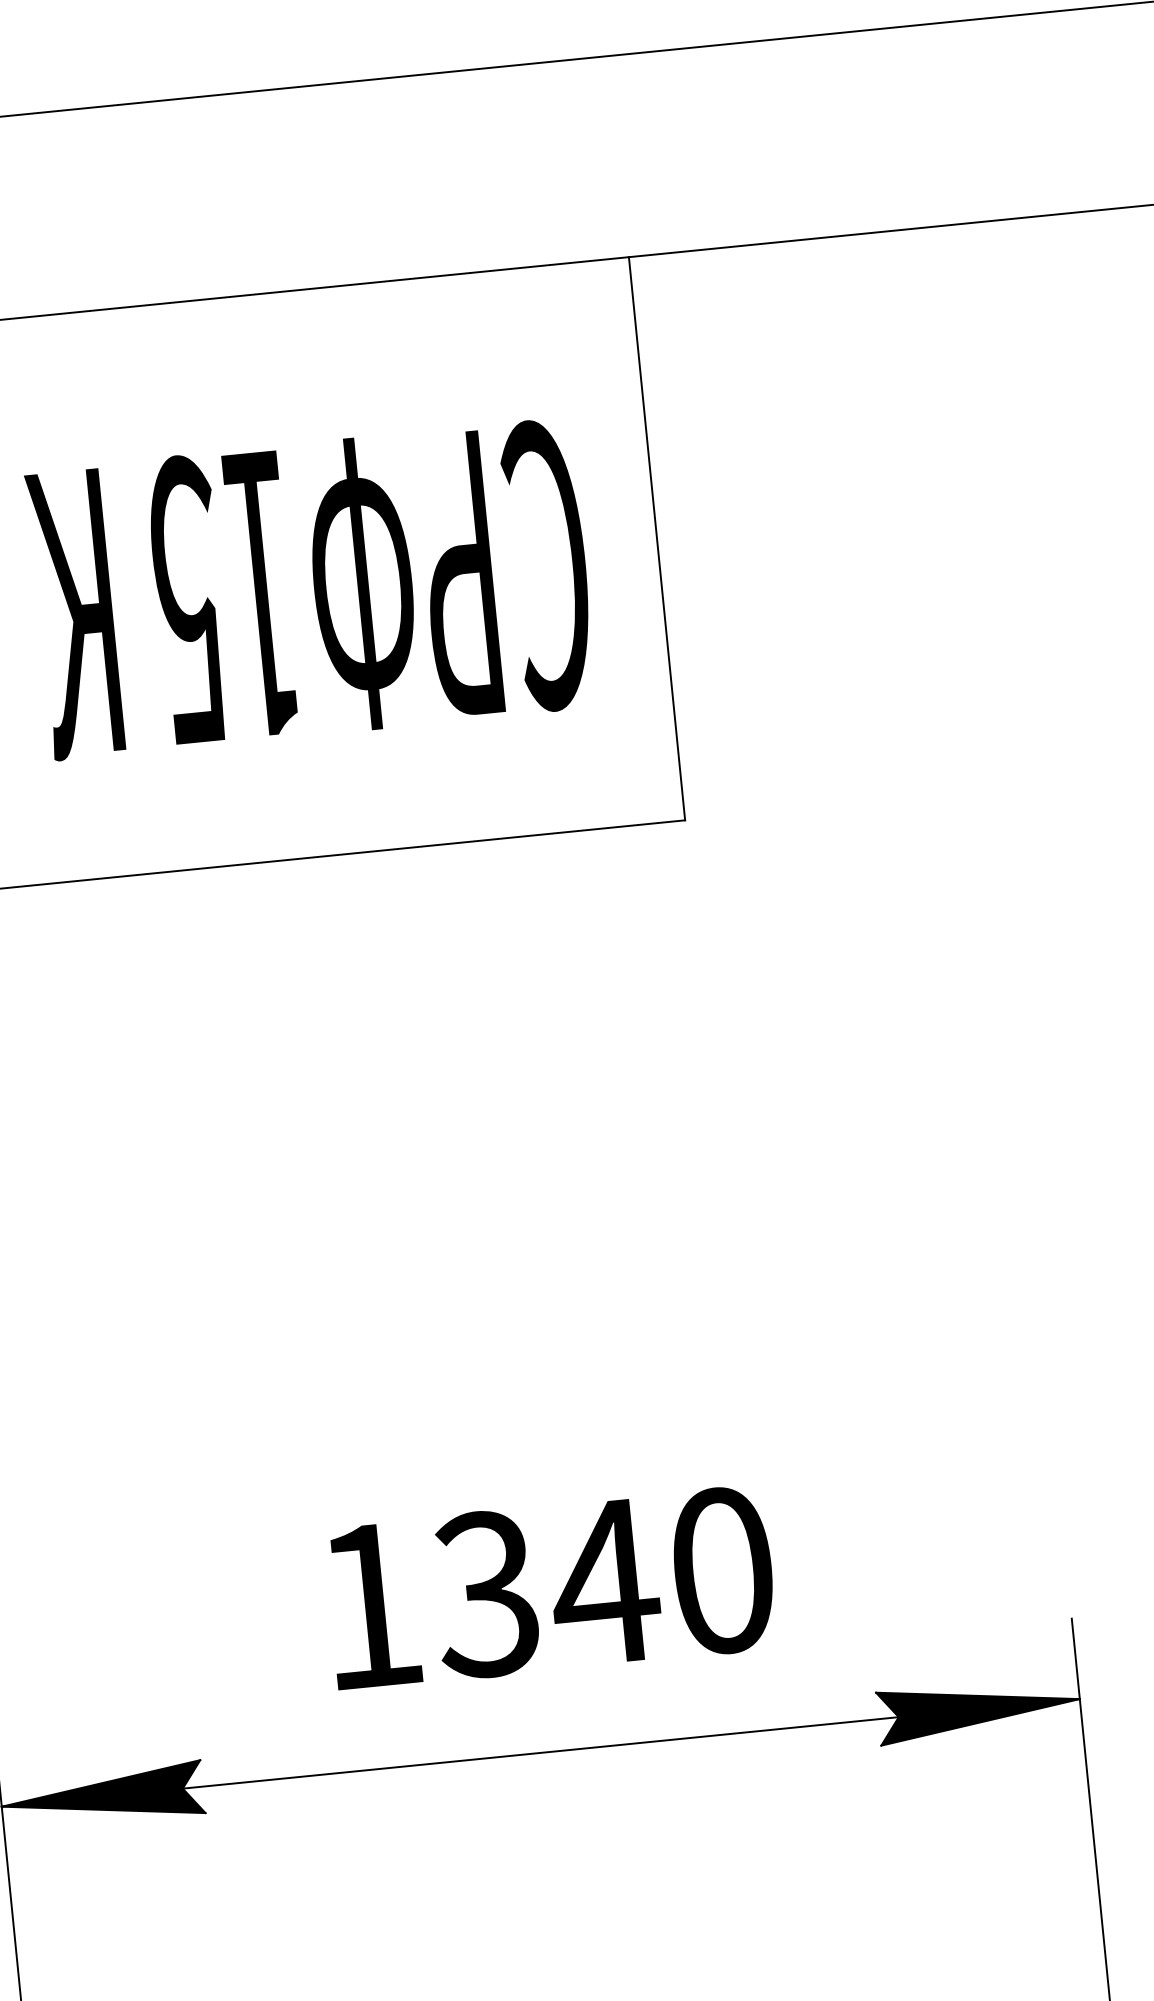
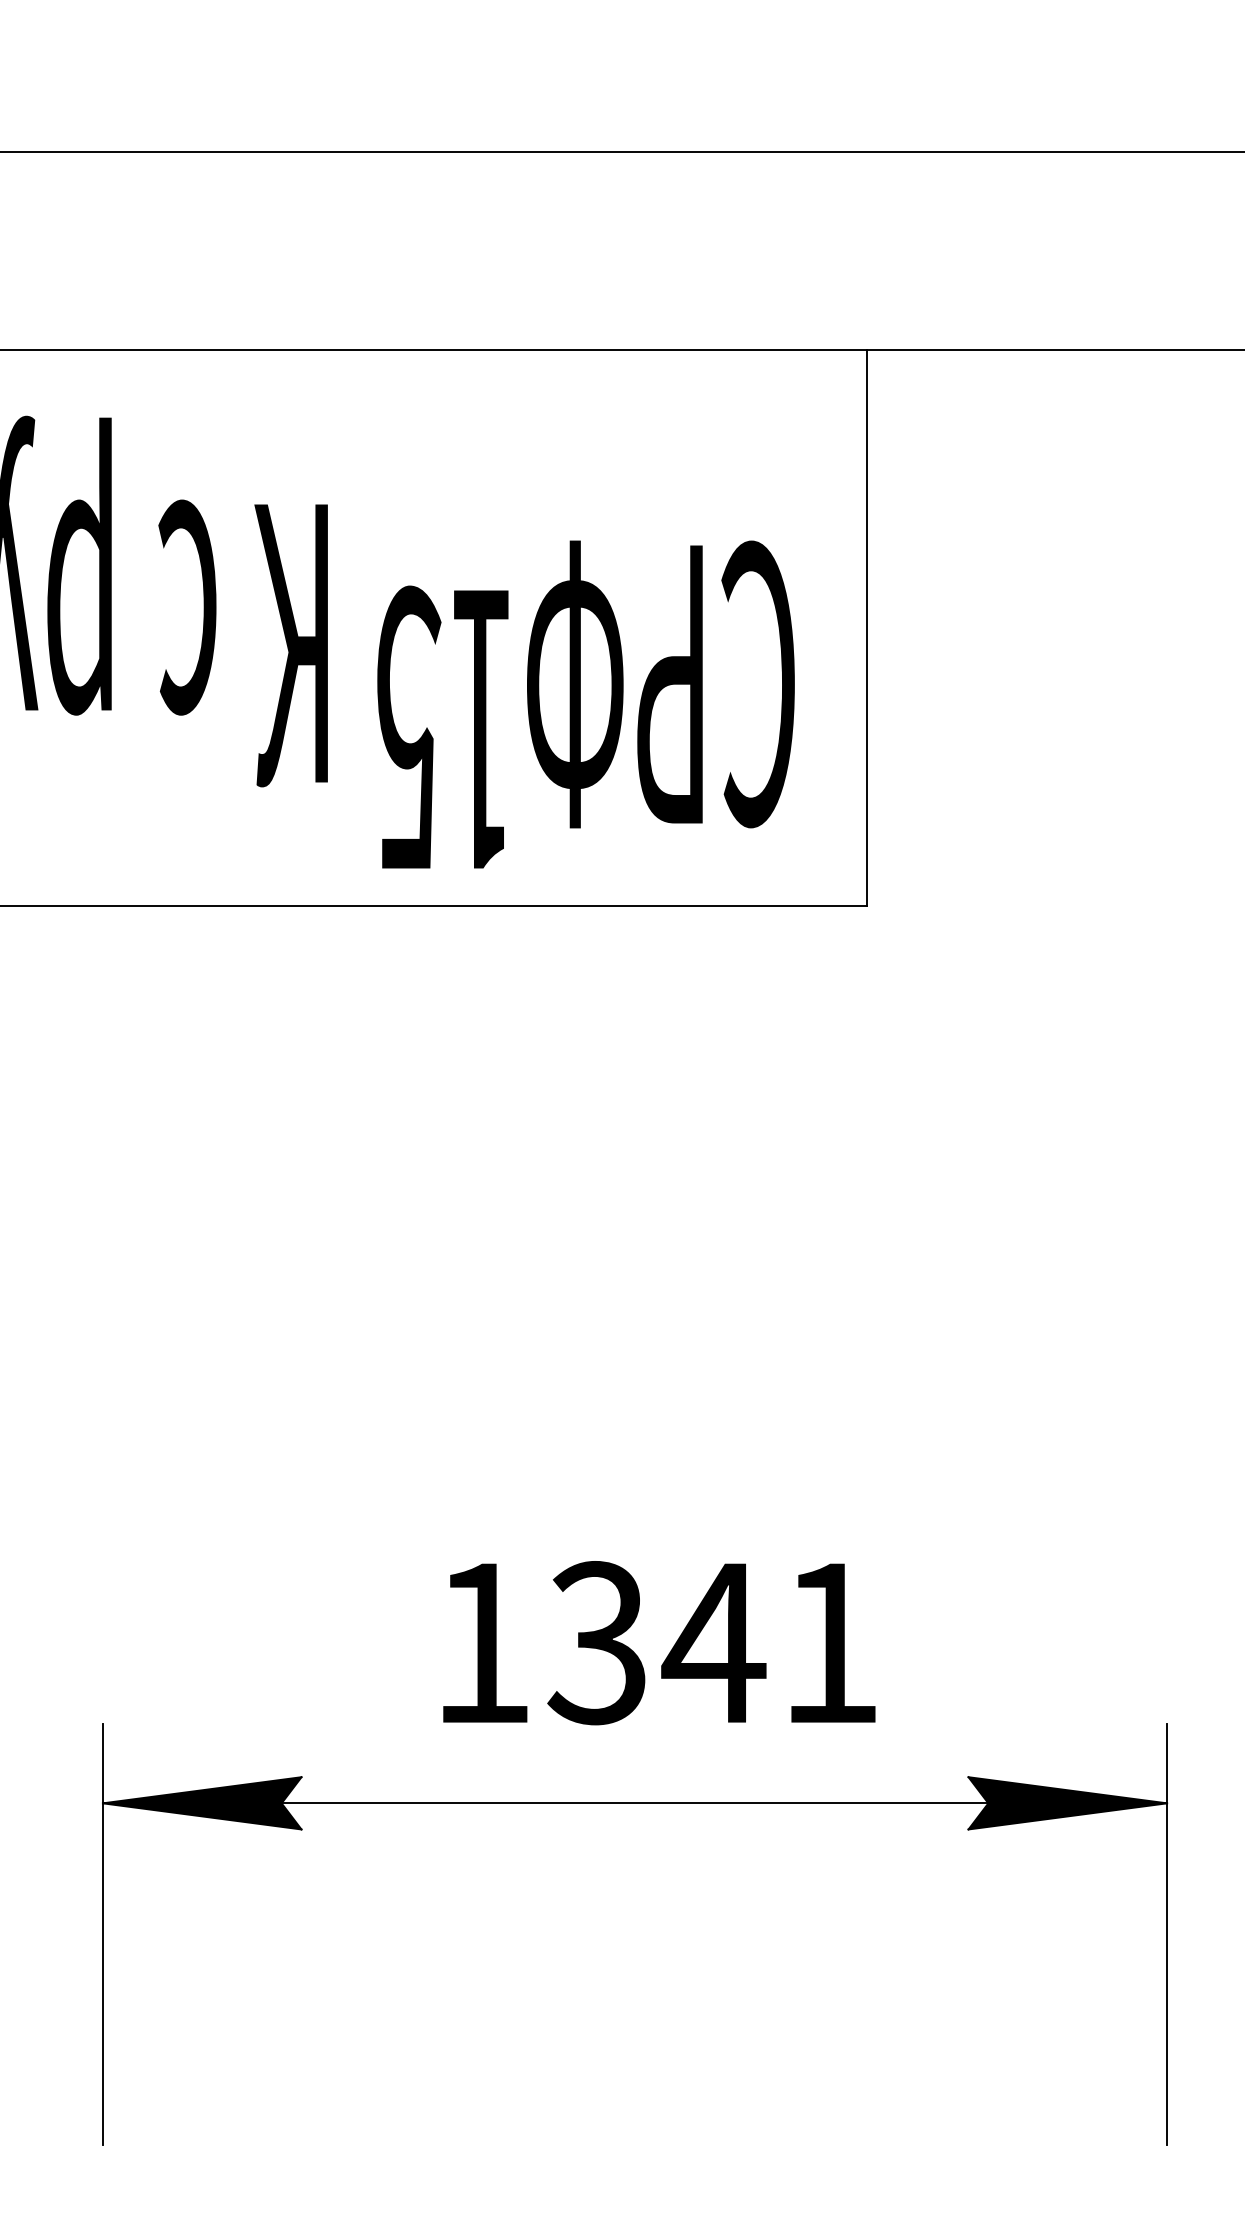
text: (449, 575) -> (660, 684), moved
text: (223, 594) -> (442, 726), moved
text: (722, 1571) -> (830, 1643), 1340 -> 1341

